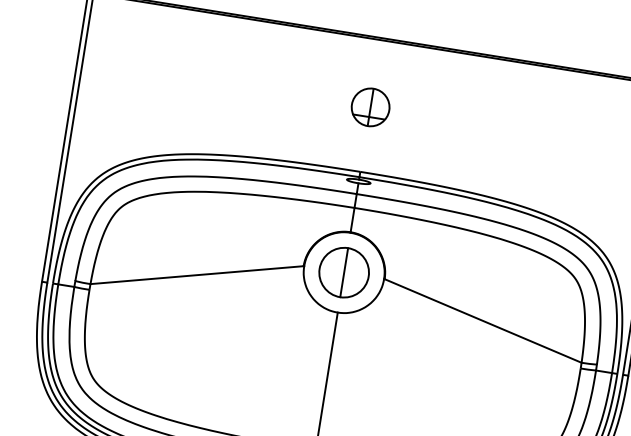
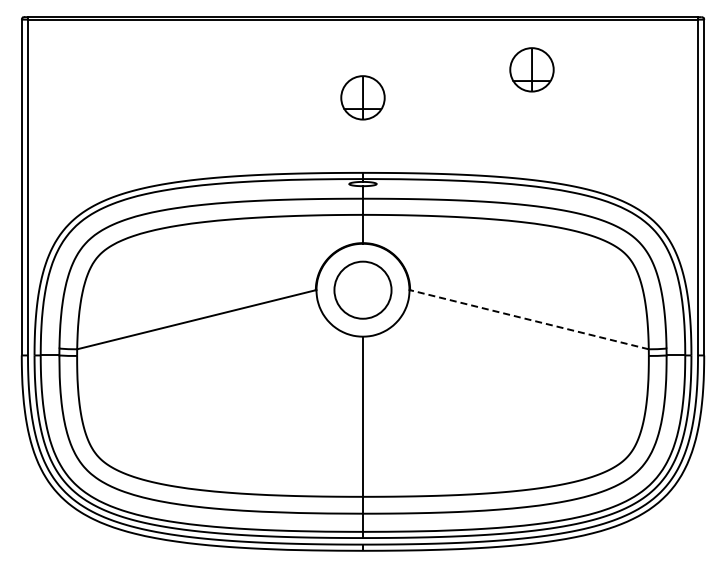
part: (519, 106) -> (531, 69), added
line: (344, 272) -> (363, 289), removed
line: (483, 320) -> (529, 319), solid -> dashed

